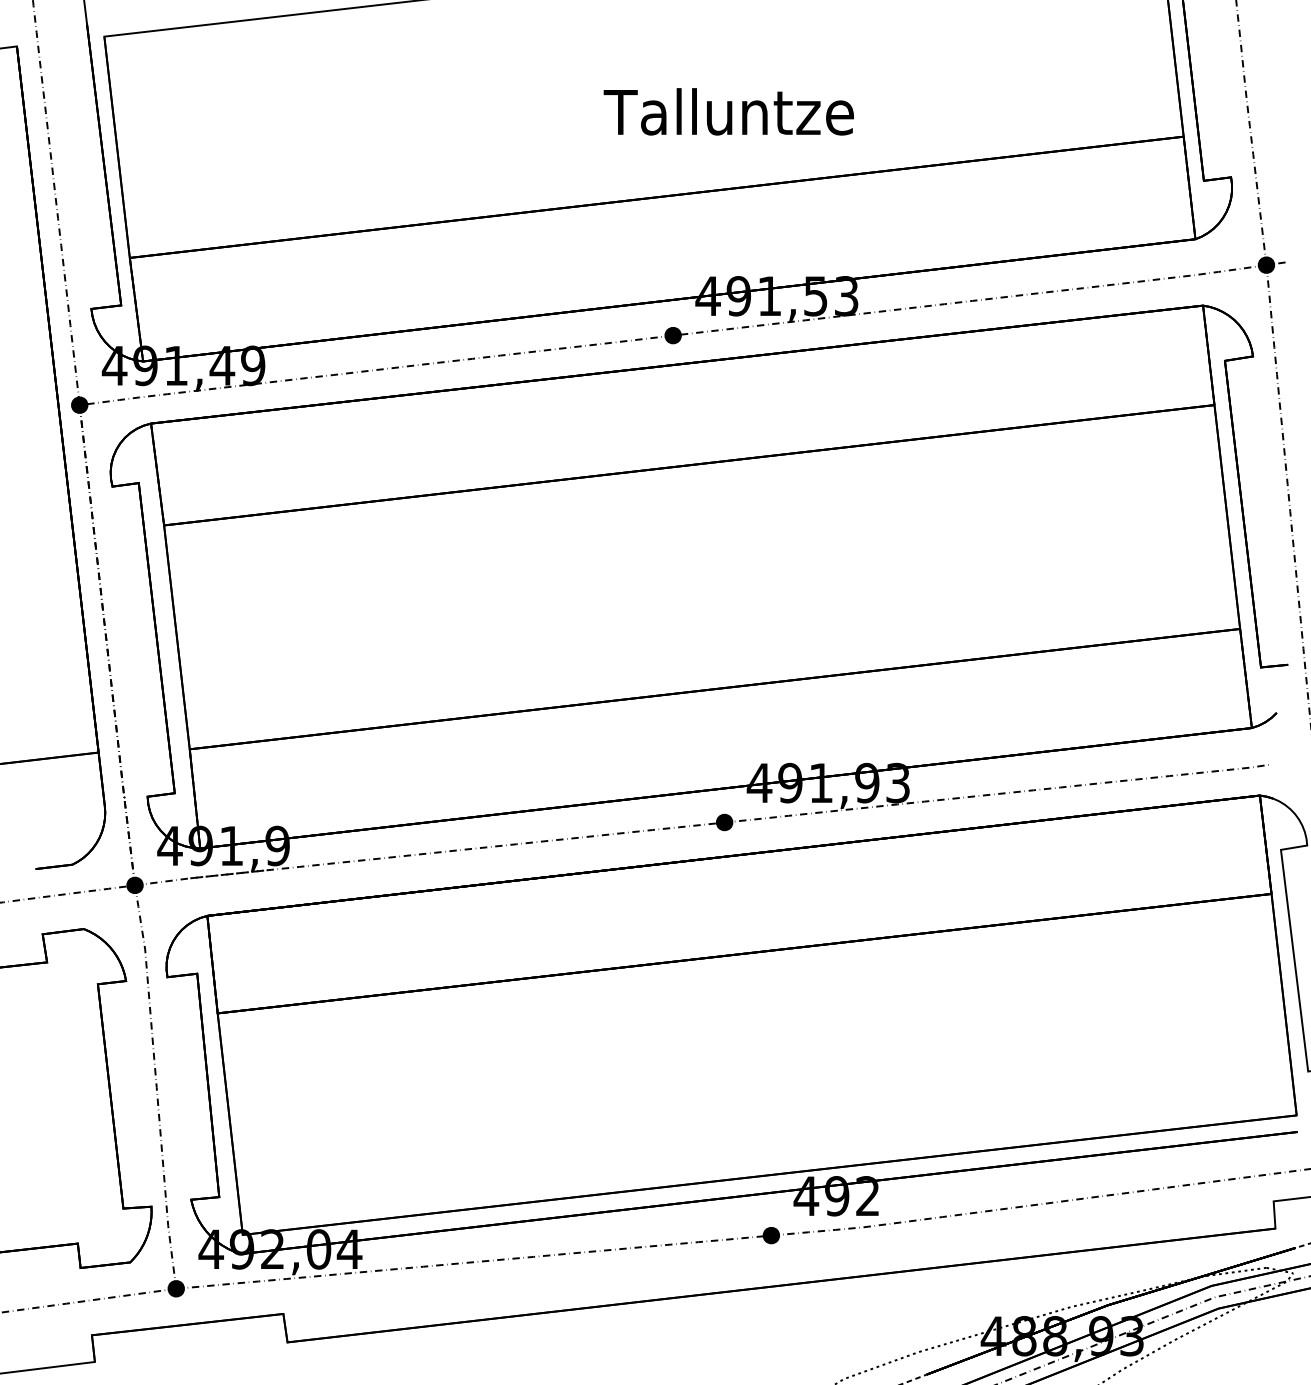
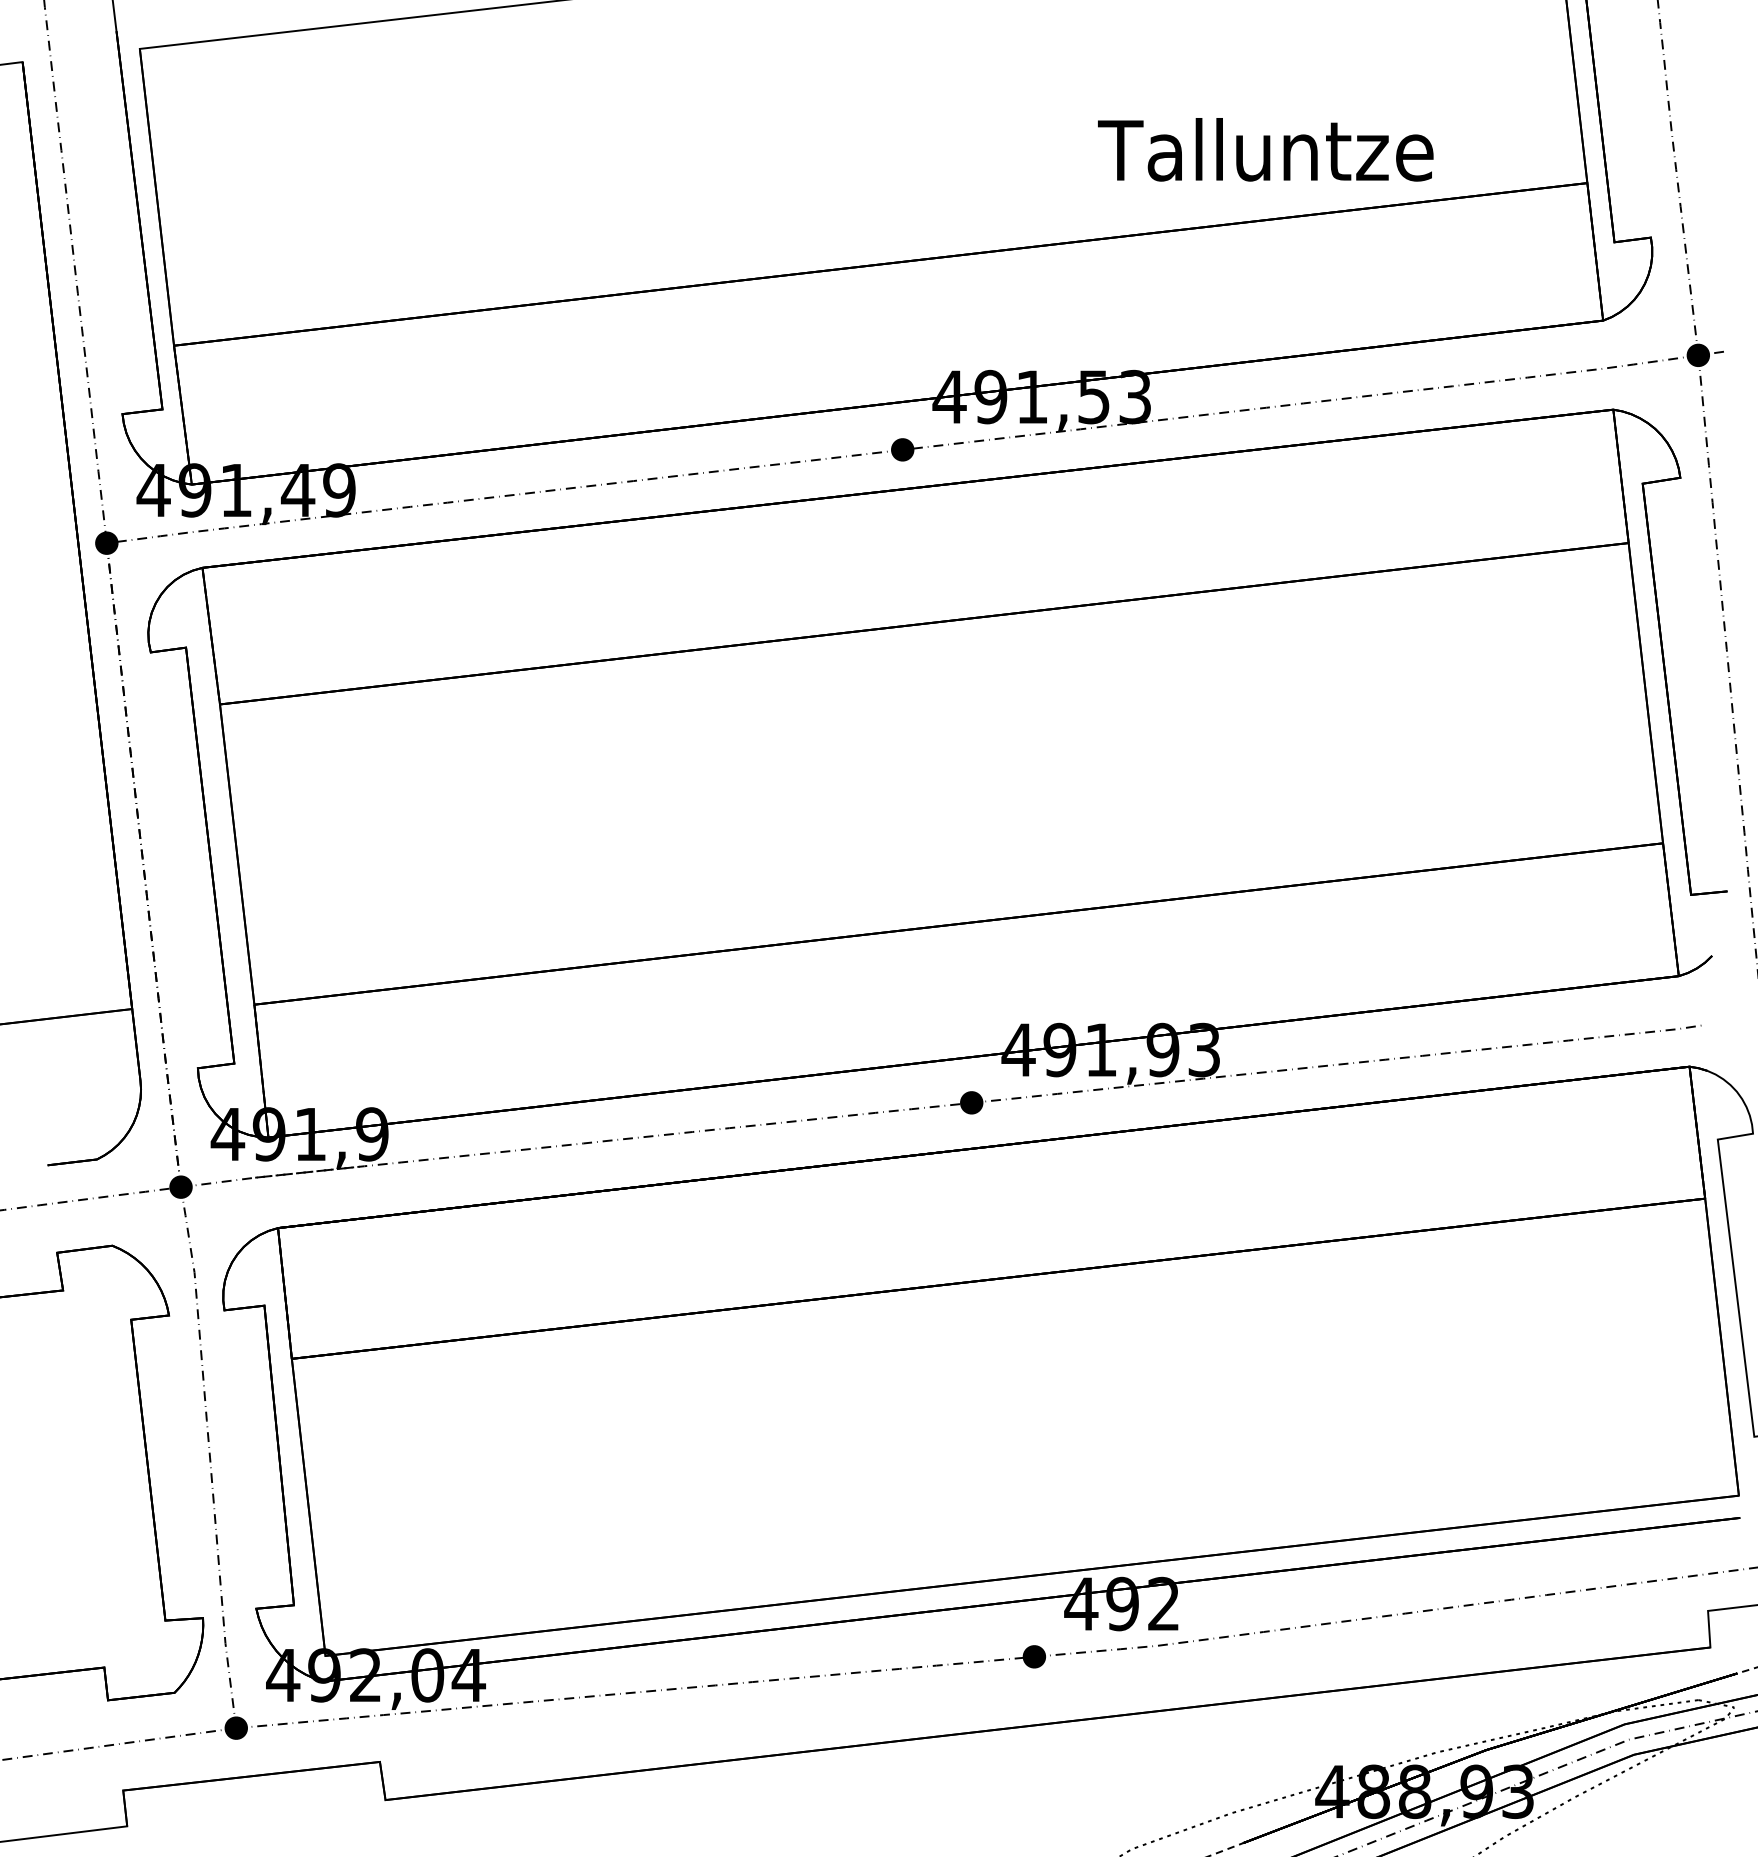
text: (728, 111) -> (1265, 149), moved

